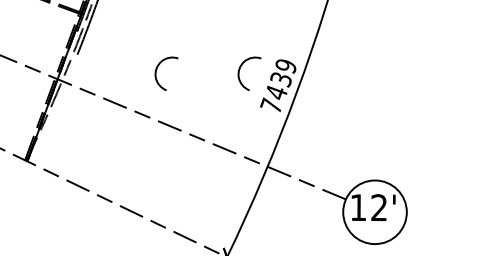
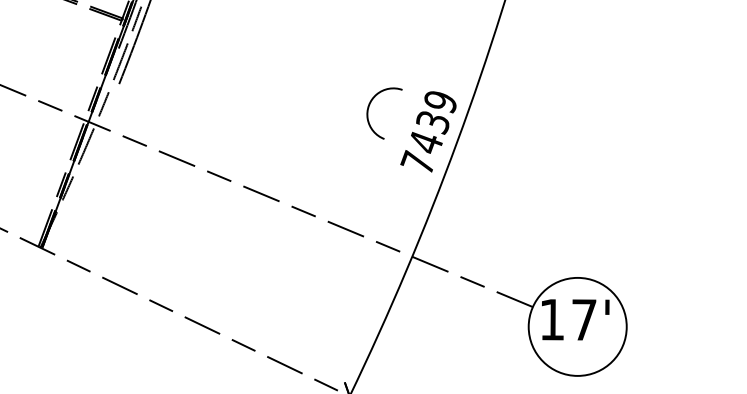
arc: (157, 69) -> (242, 106), removed
text: (378, 207) -> (583, 319), 12' -> 17'

